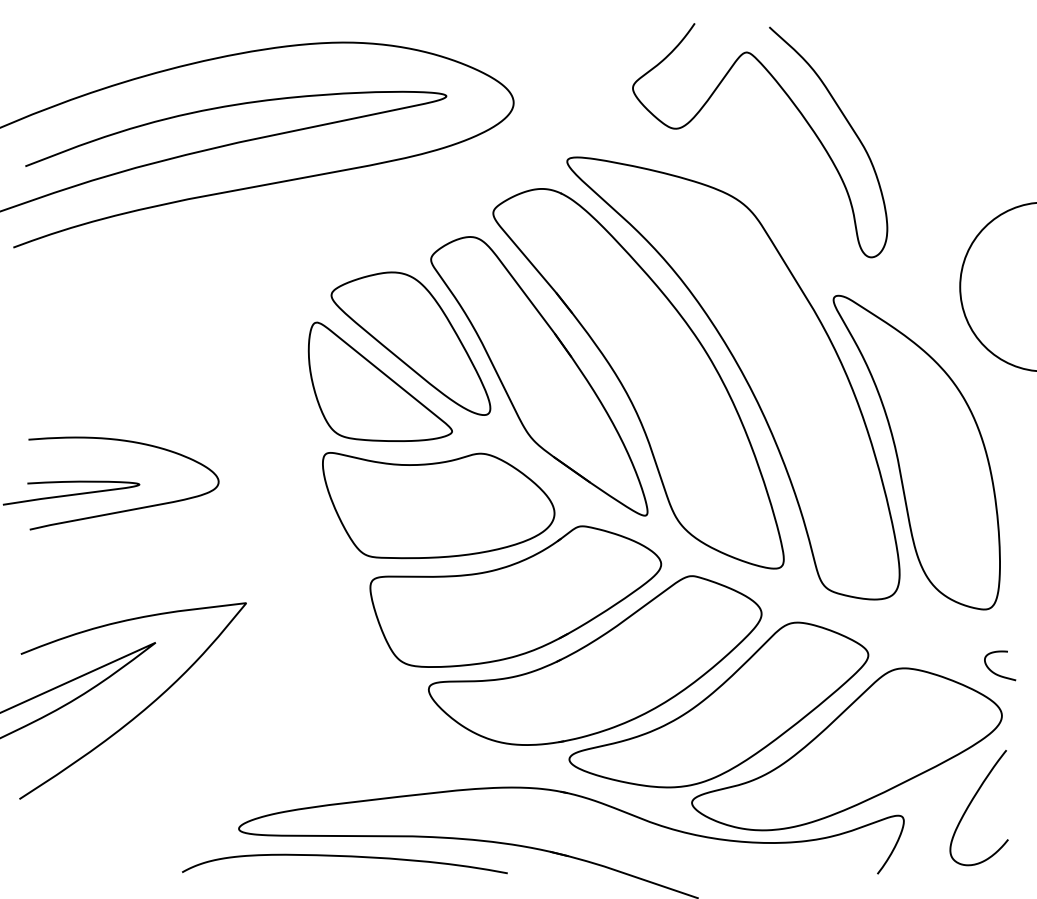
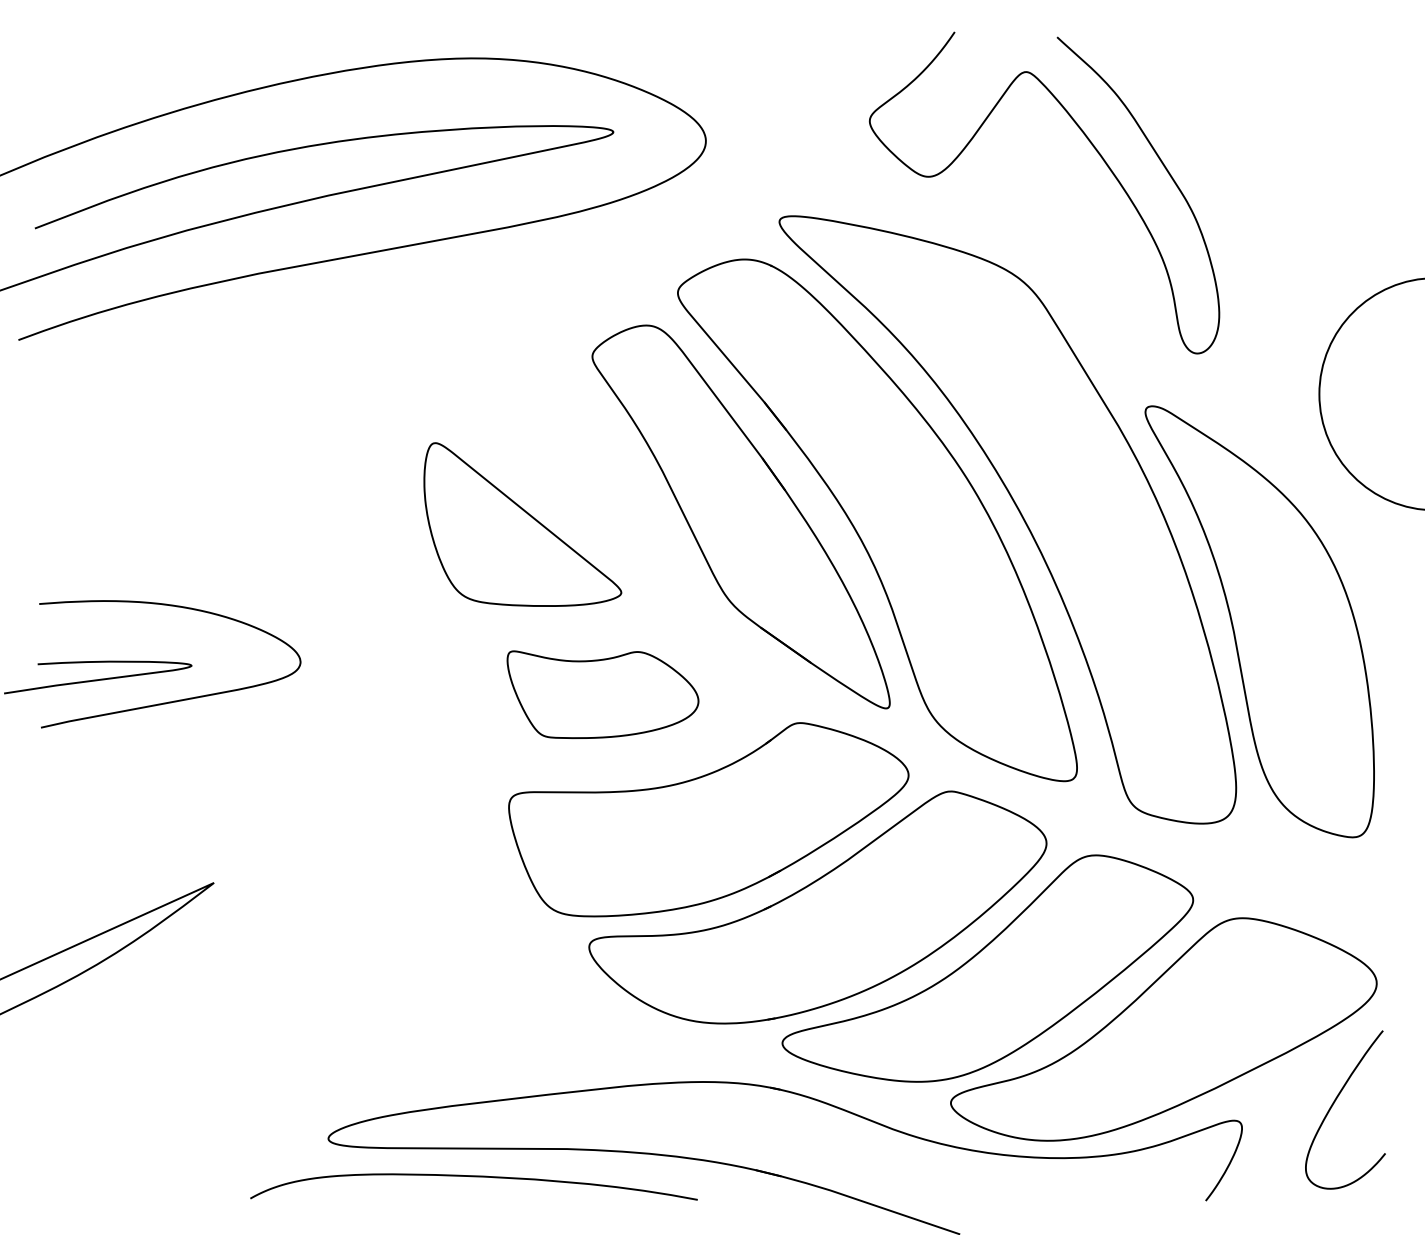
part: (410, 343) -> (564, 471), removed
part: (438, 505) -> (602, 694), size x0.6
curve: (995, 672) -> (1367, 923), removed
curve: (139, 712) -> (191, 978), removed

